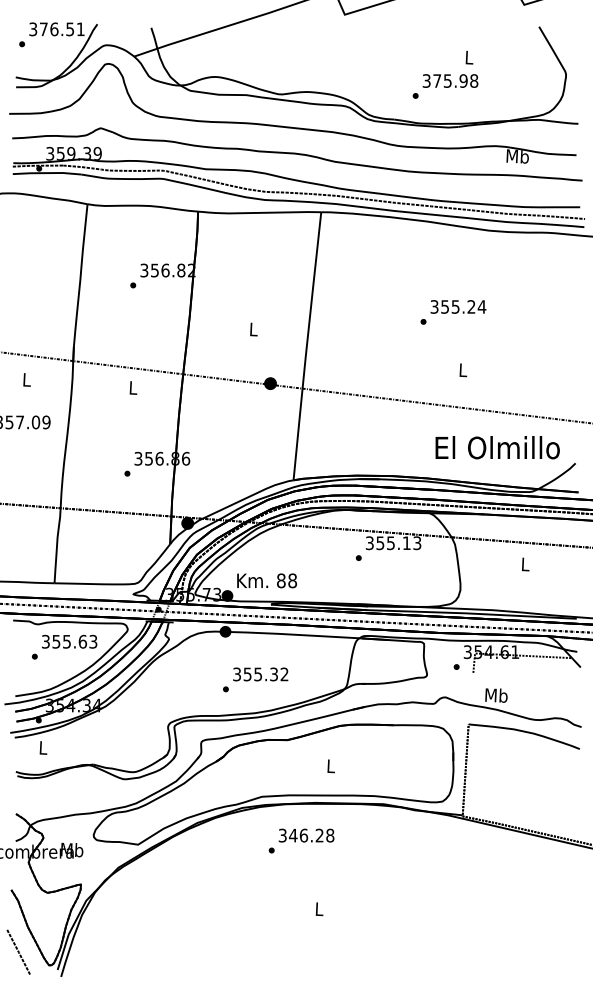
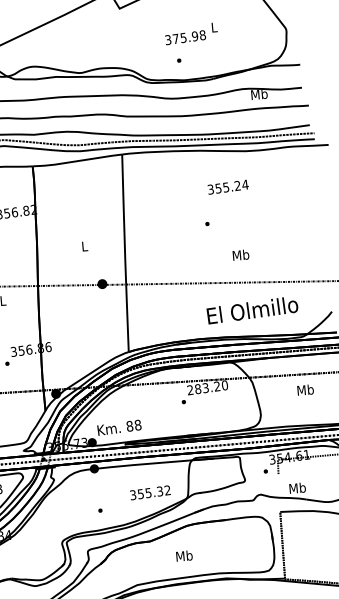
text: (450, 80) -> (185, 37), moved
text: (458, 306) -> (228, 186), moved
text: (462, 370) -> (240, 255), L -> Mb
text: (497, 447) -> (252, 310), moved
text: (393, 543) -> (207, 388), 355.13 -> 283.20
text: (525, 564) -> (305, 390), L -> Mb
text: (260, 674) -> (150, 492), moved
text: (330, 766) -> (184, 556), L -> Mb

